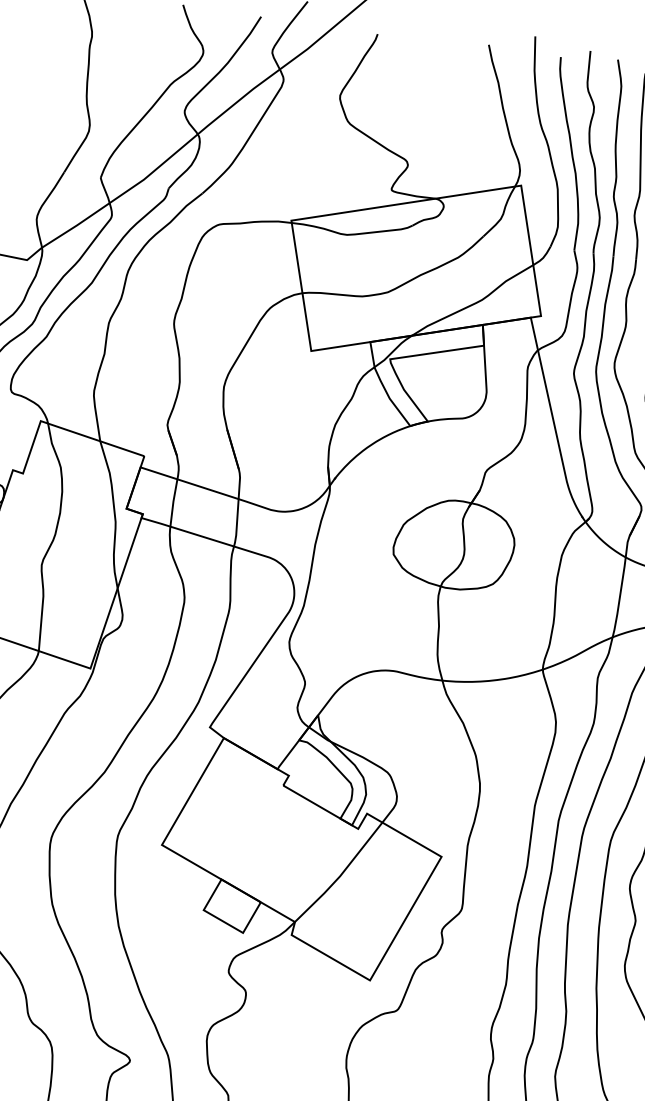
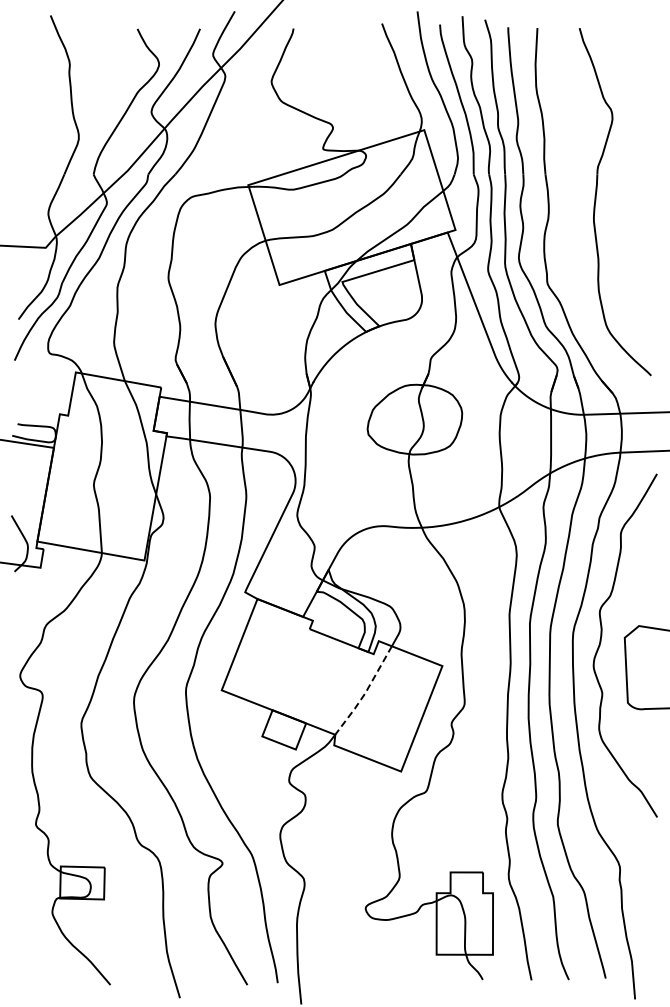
line: (340, 876) -> (365, 693), solid -> dashed

